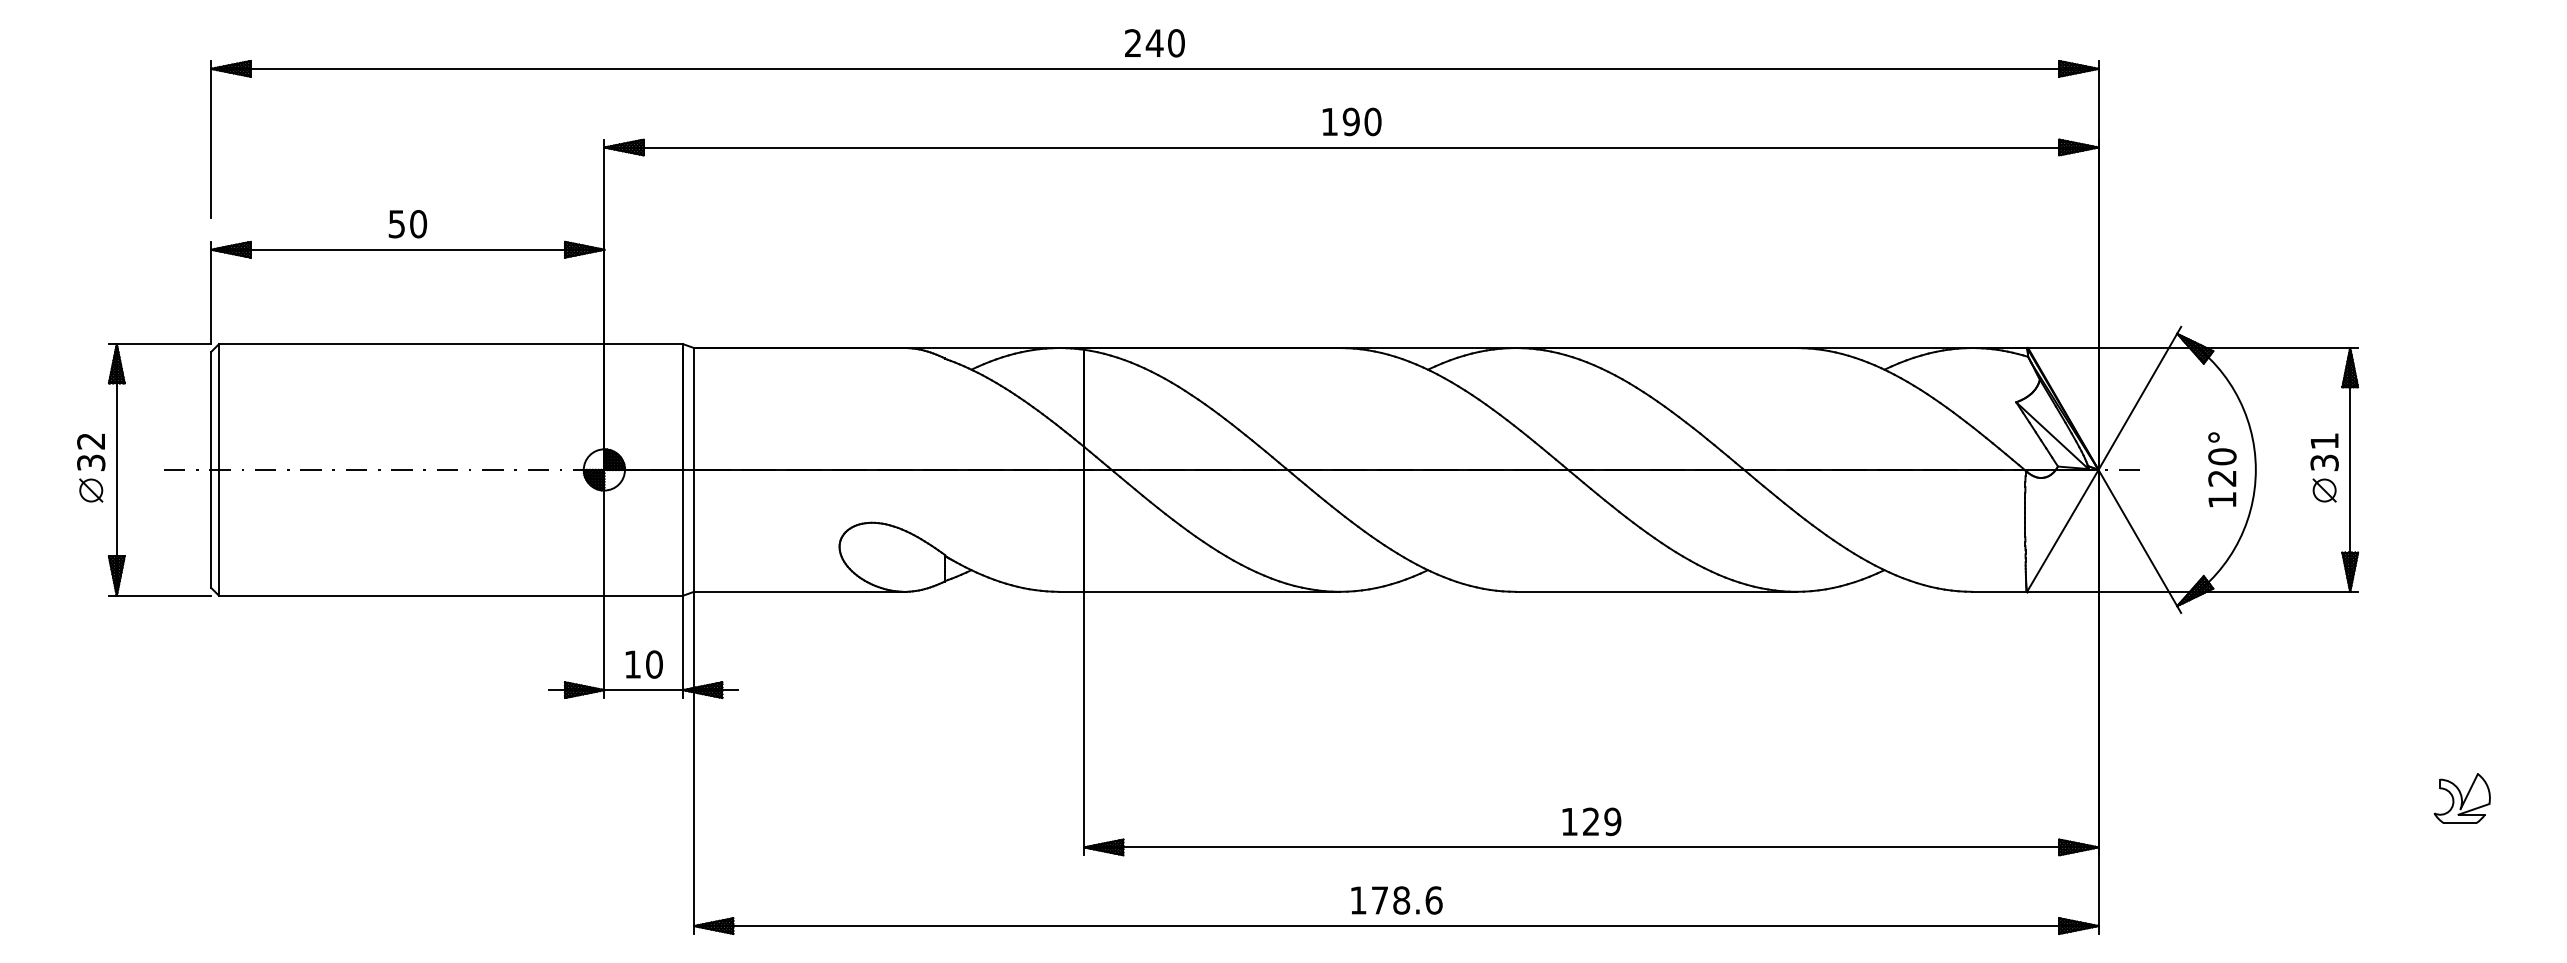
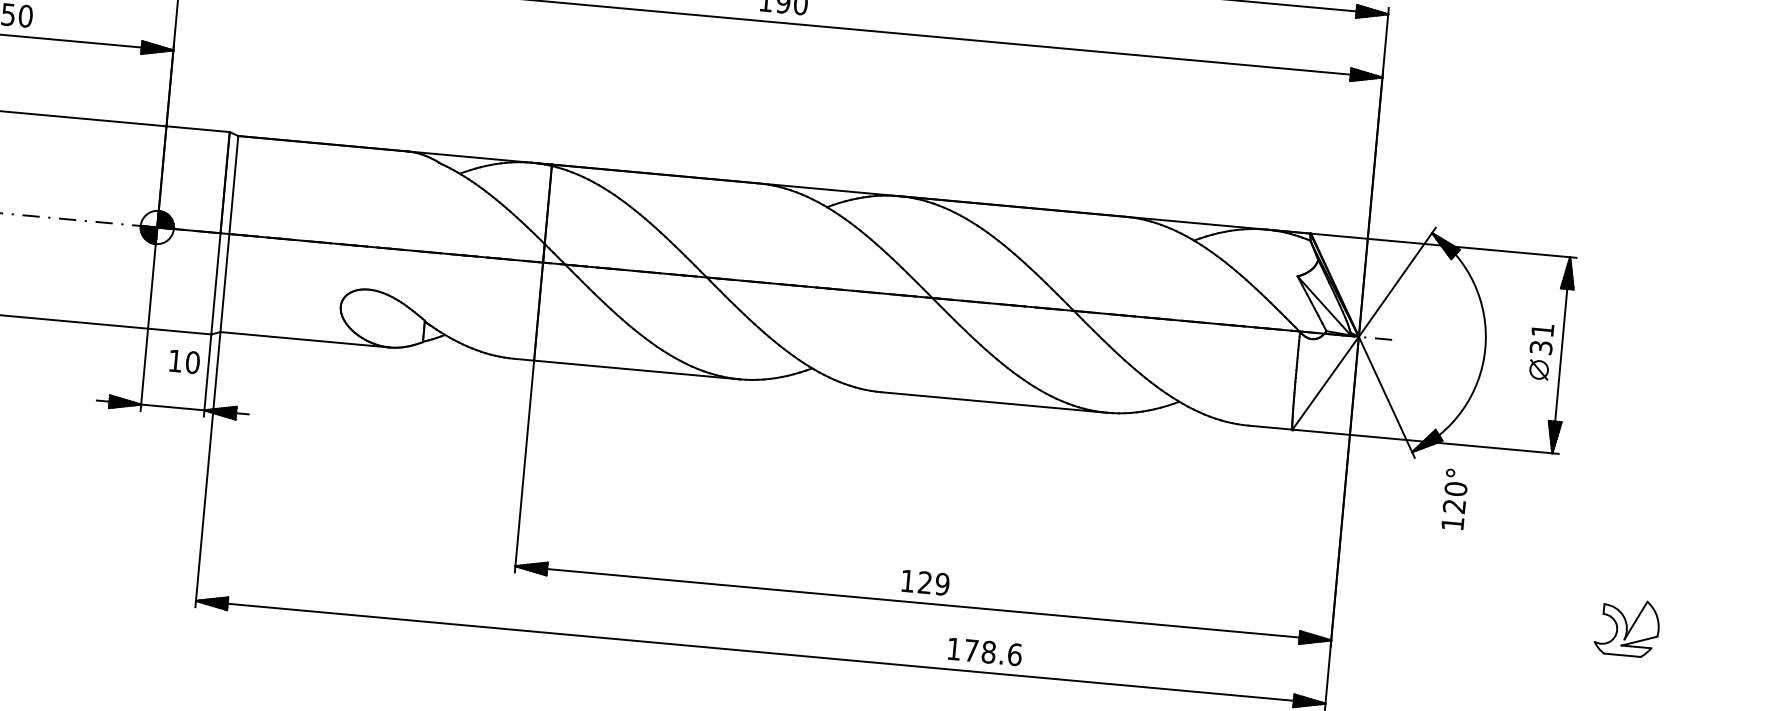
text: (2222, 469) -> (1455, 499), moved
text: (643, 664) -> (184, 361), moved
part: (2461, 798) -> (1626, 627), size x1.4
text: (1396, 900) -> (984, 651), moved

